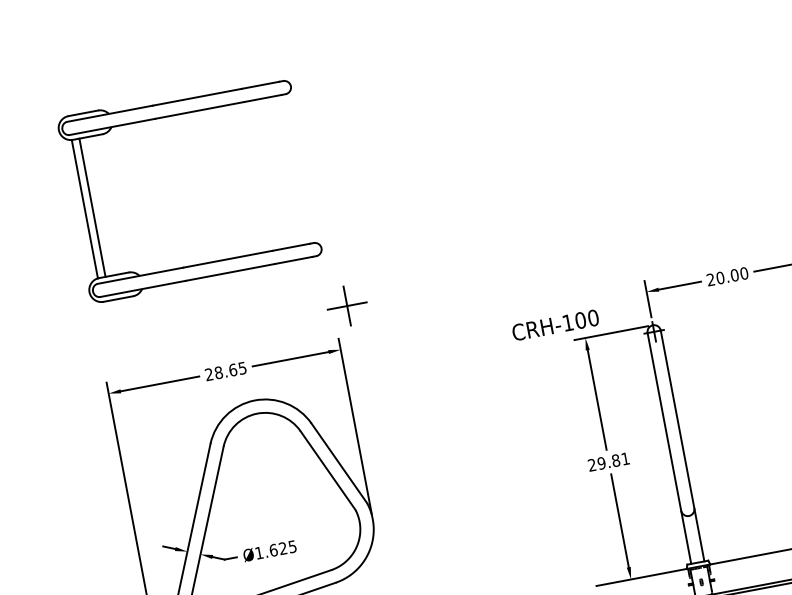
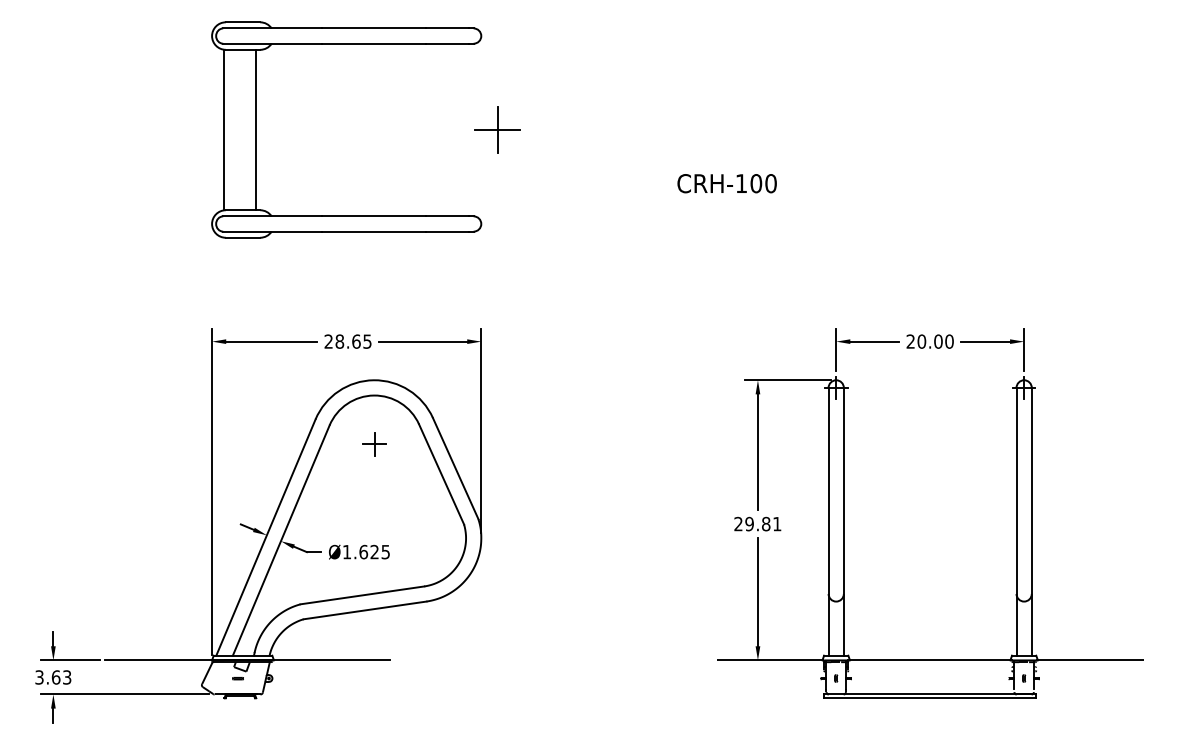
line: (92, 207) -> (256, 129), moved
part: (346, 305) -> (497, 129), moved
text: (554, 325) -> (726, 183), moved
part: (265, 455) -> (374, 444), added

